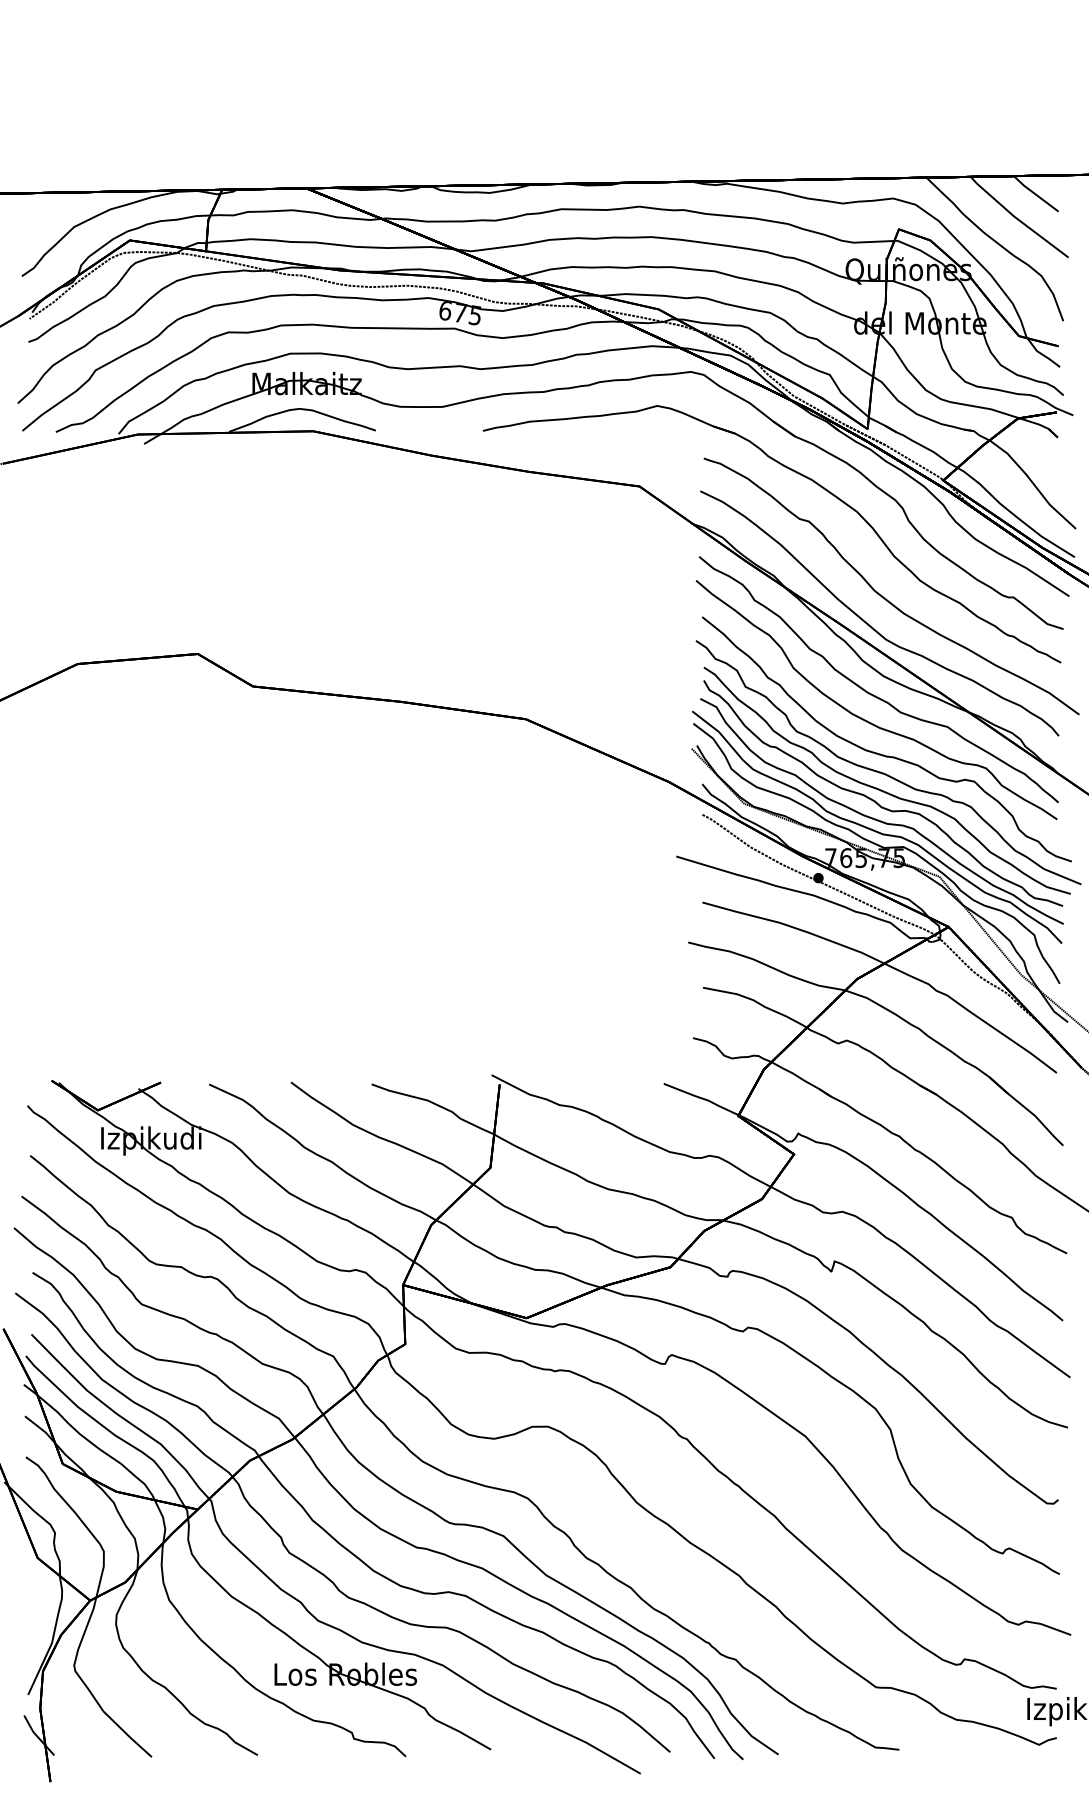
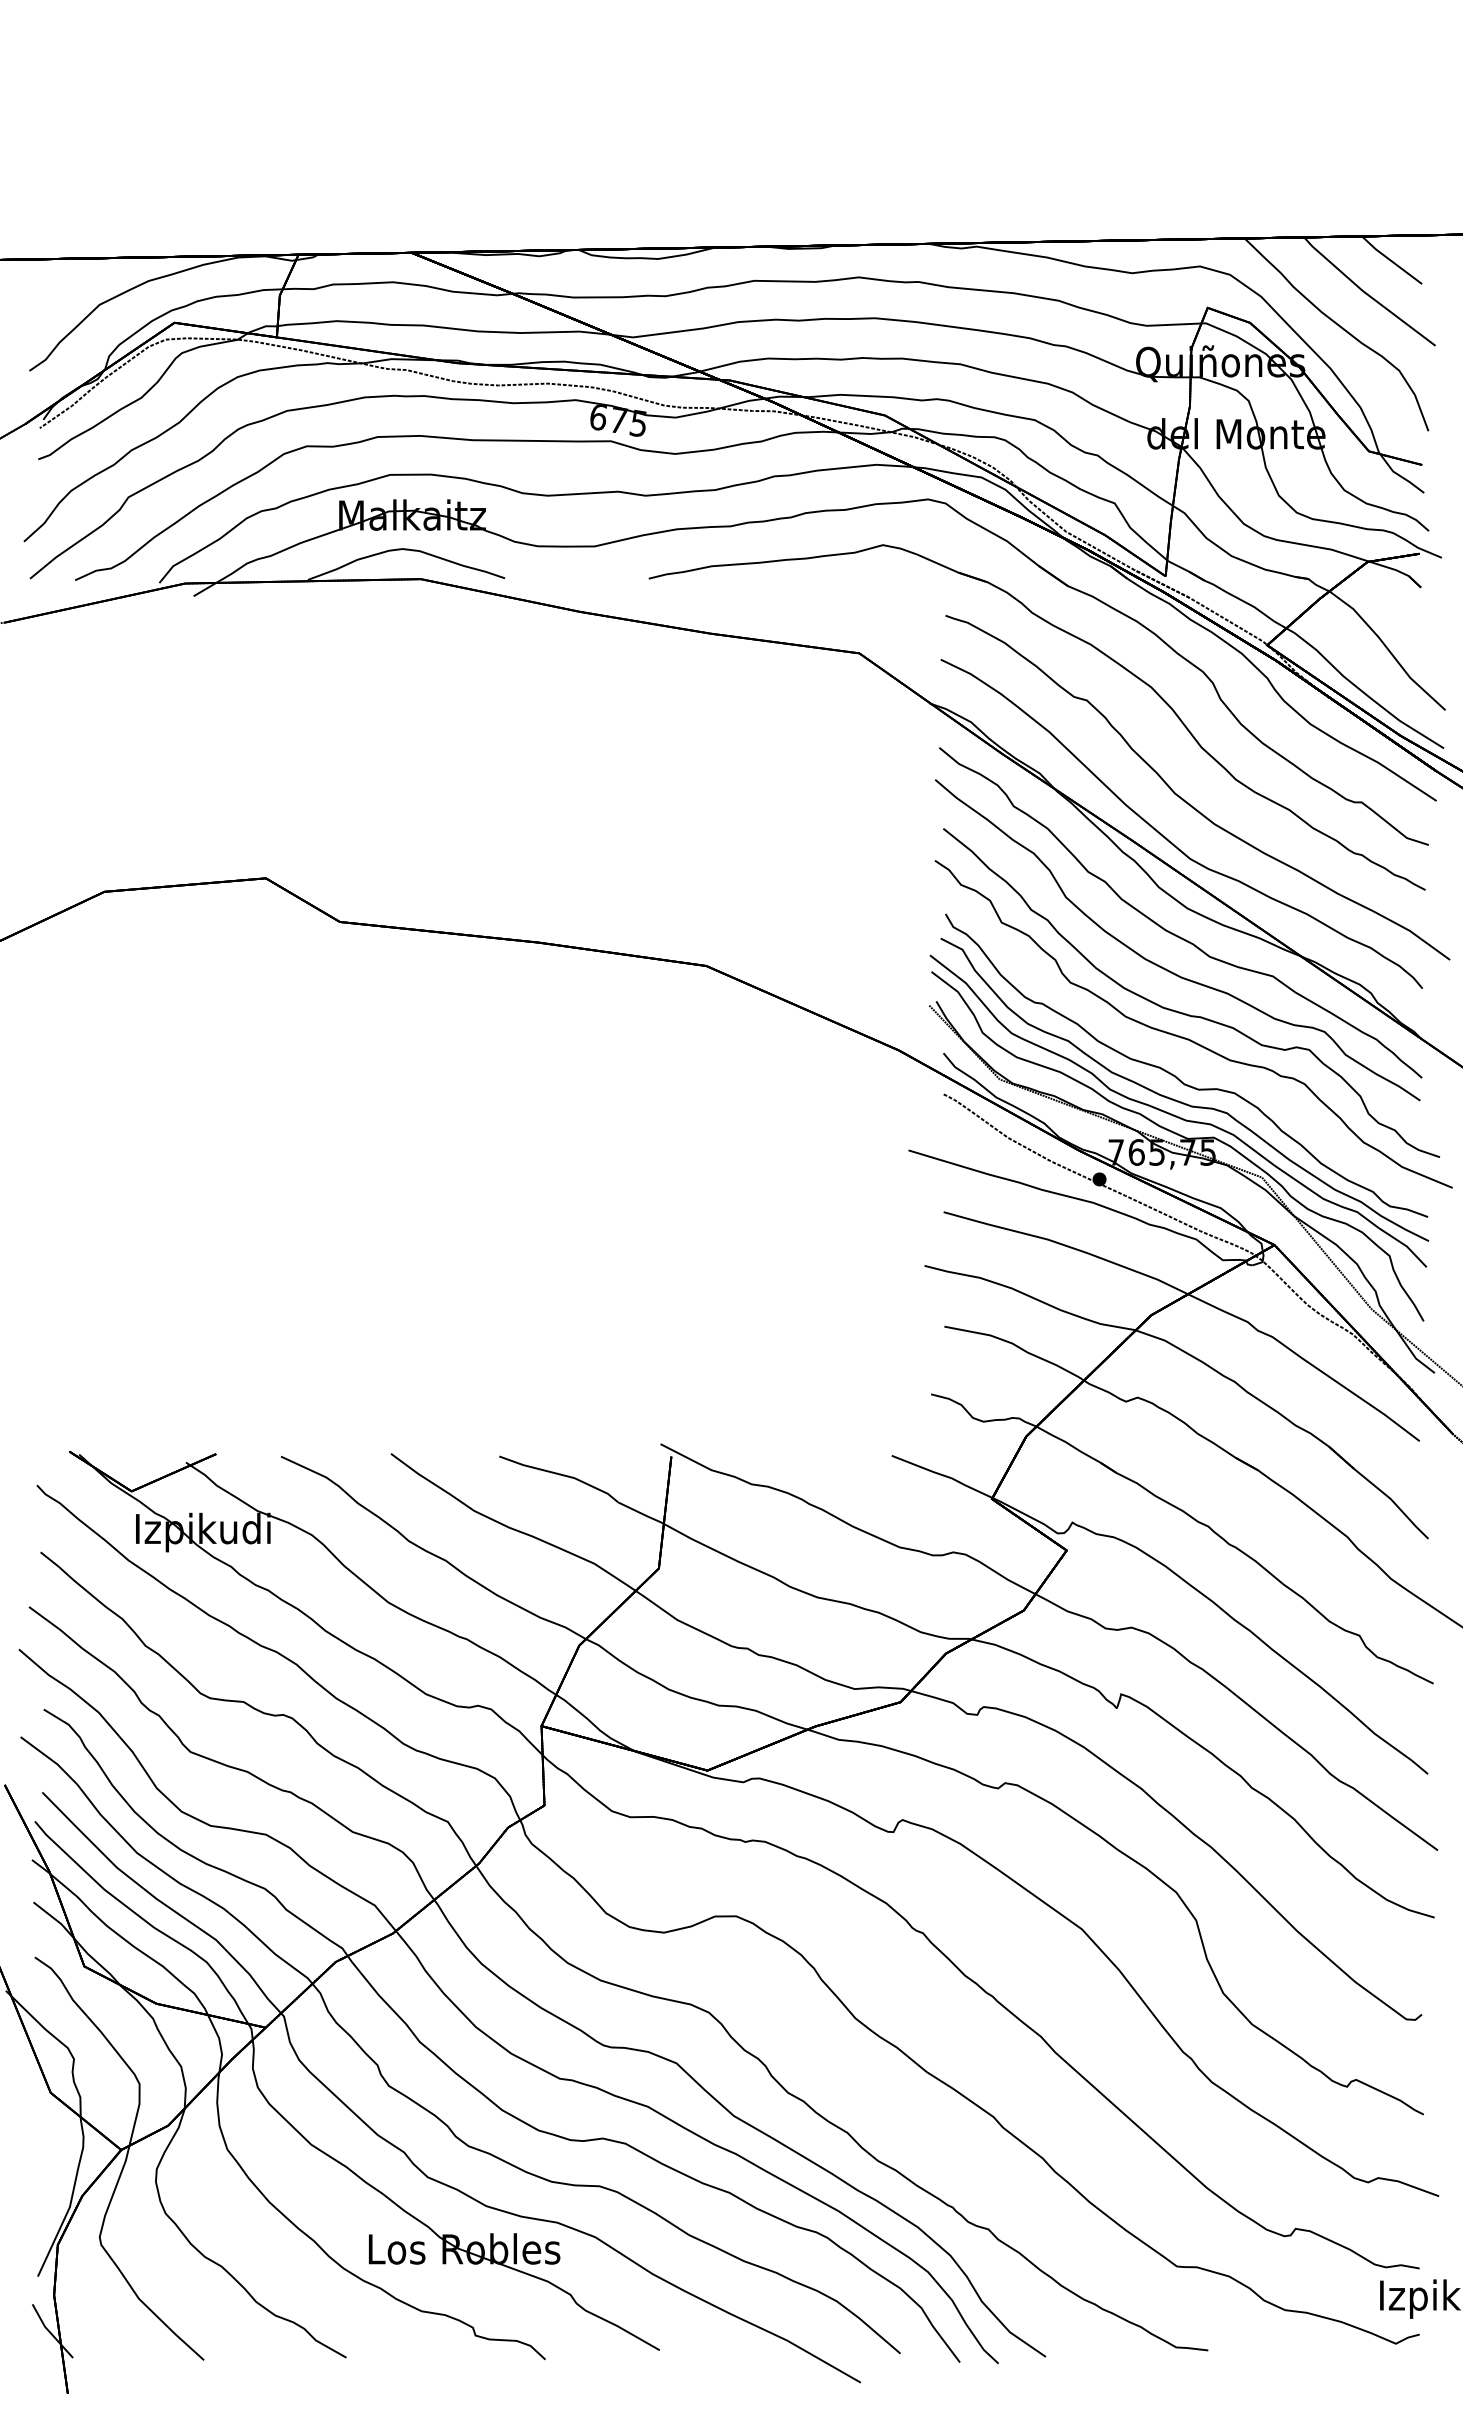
curve: (883, 790) -> (1186, 1061), removed

